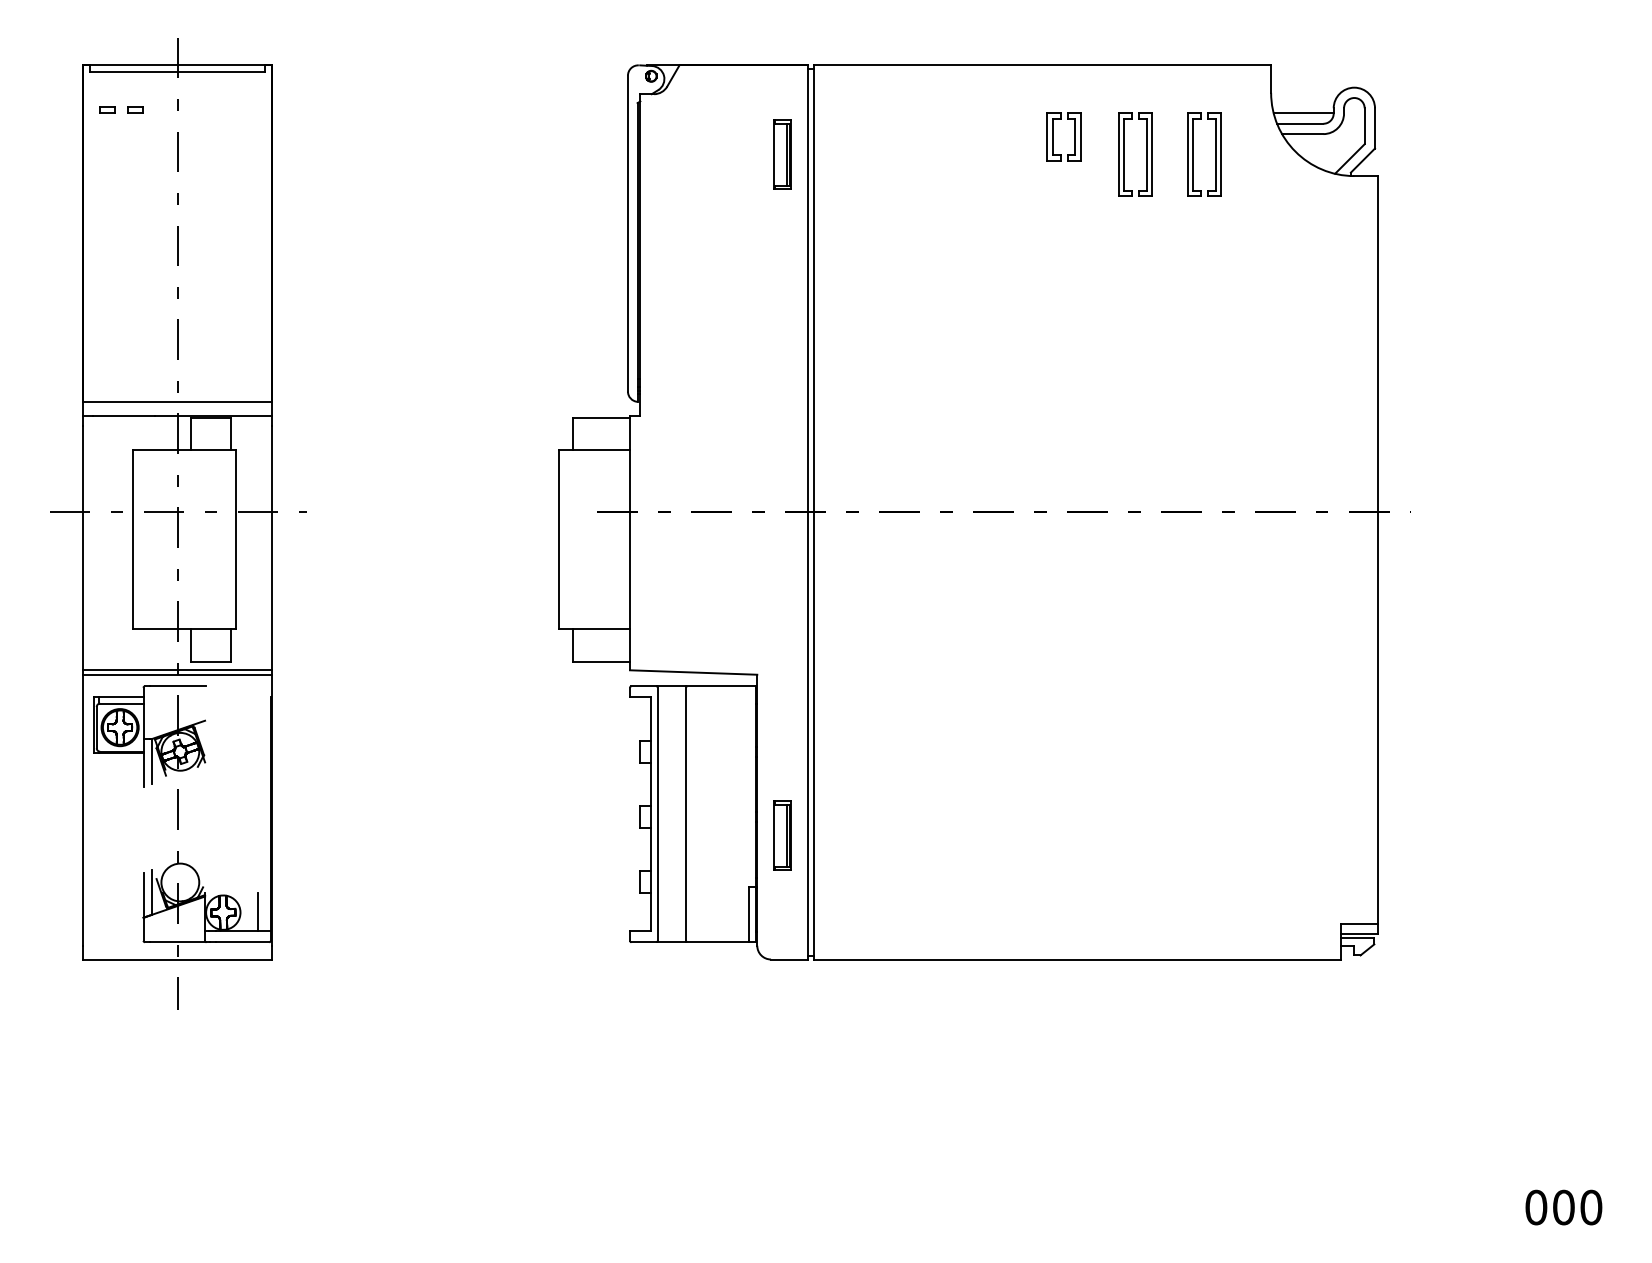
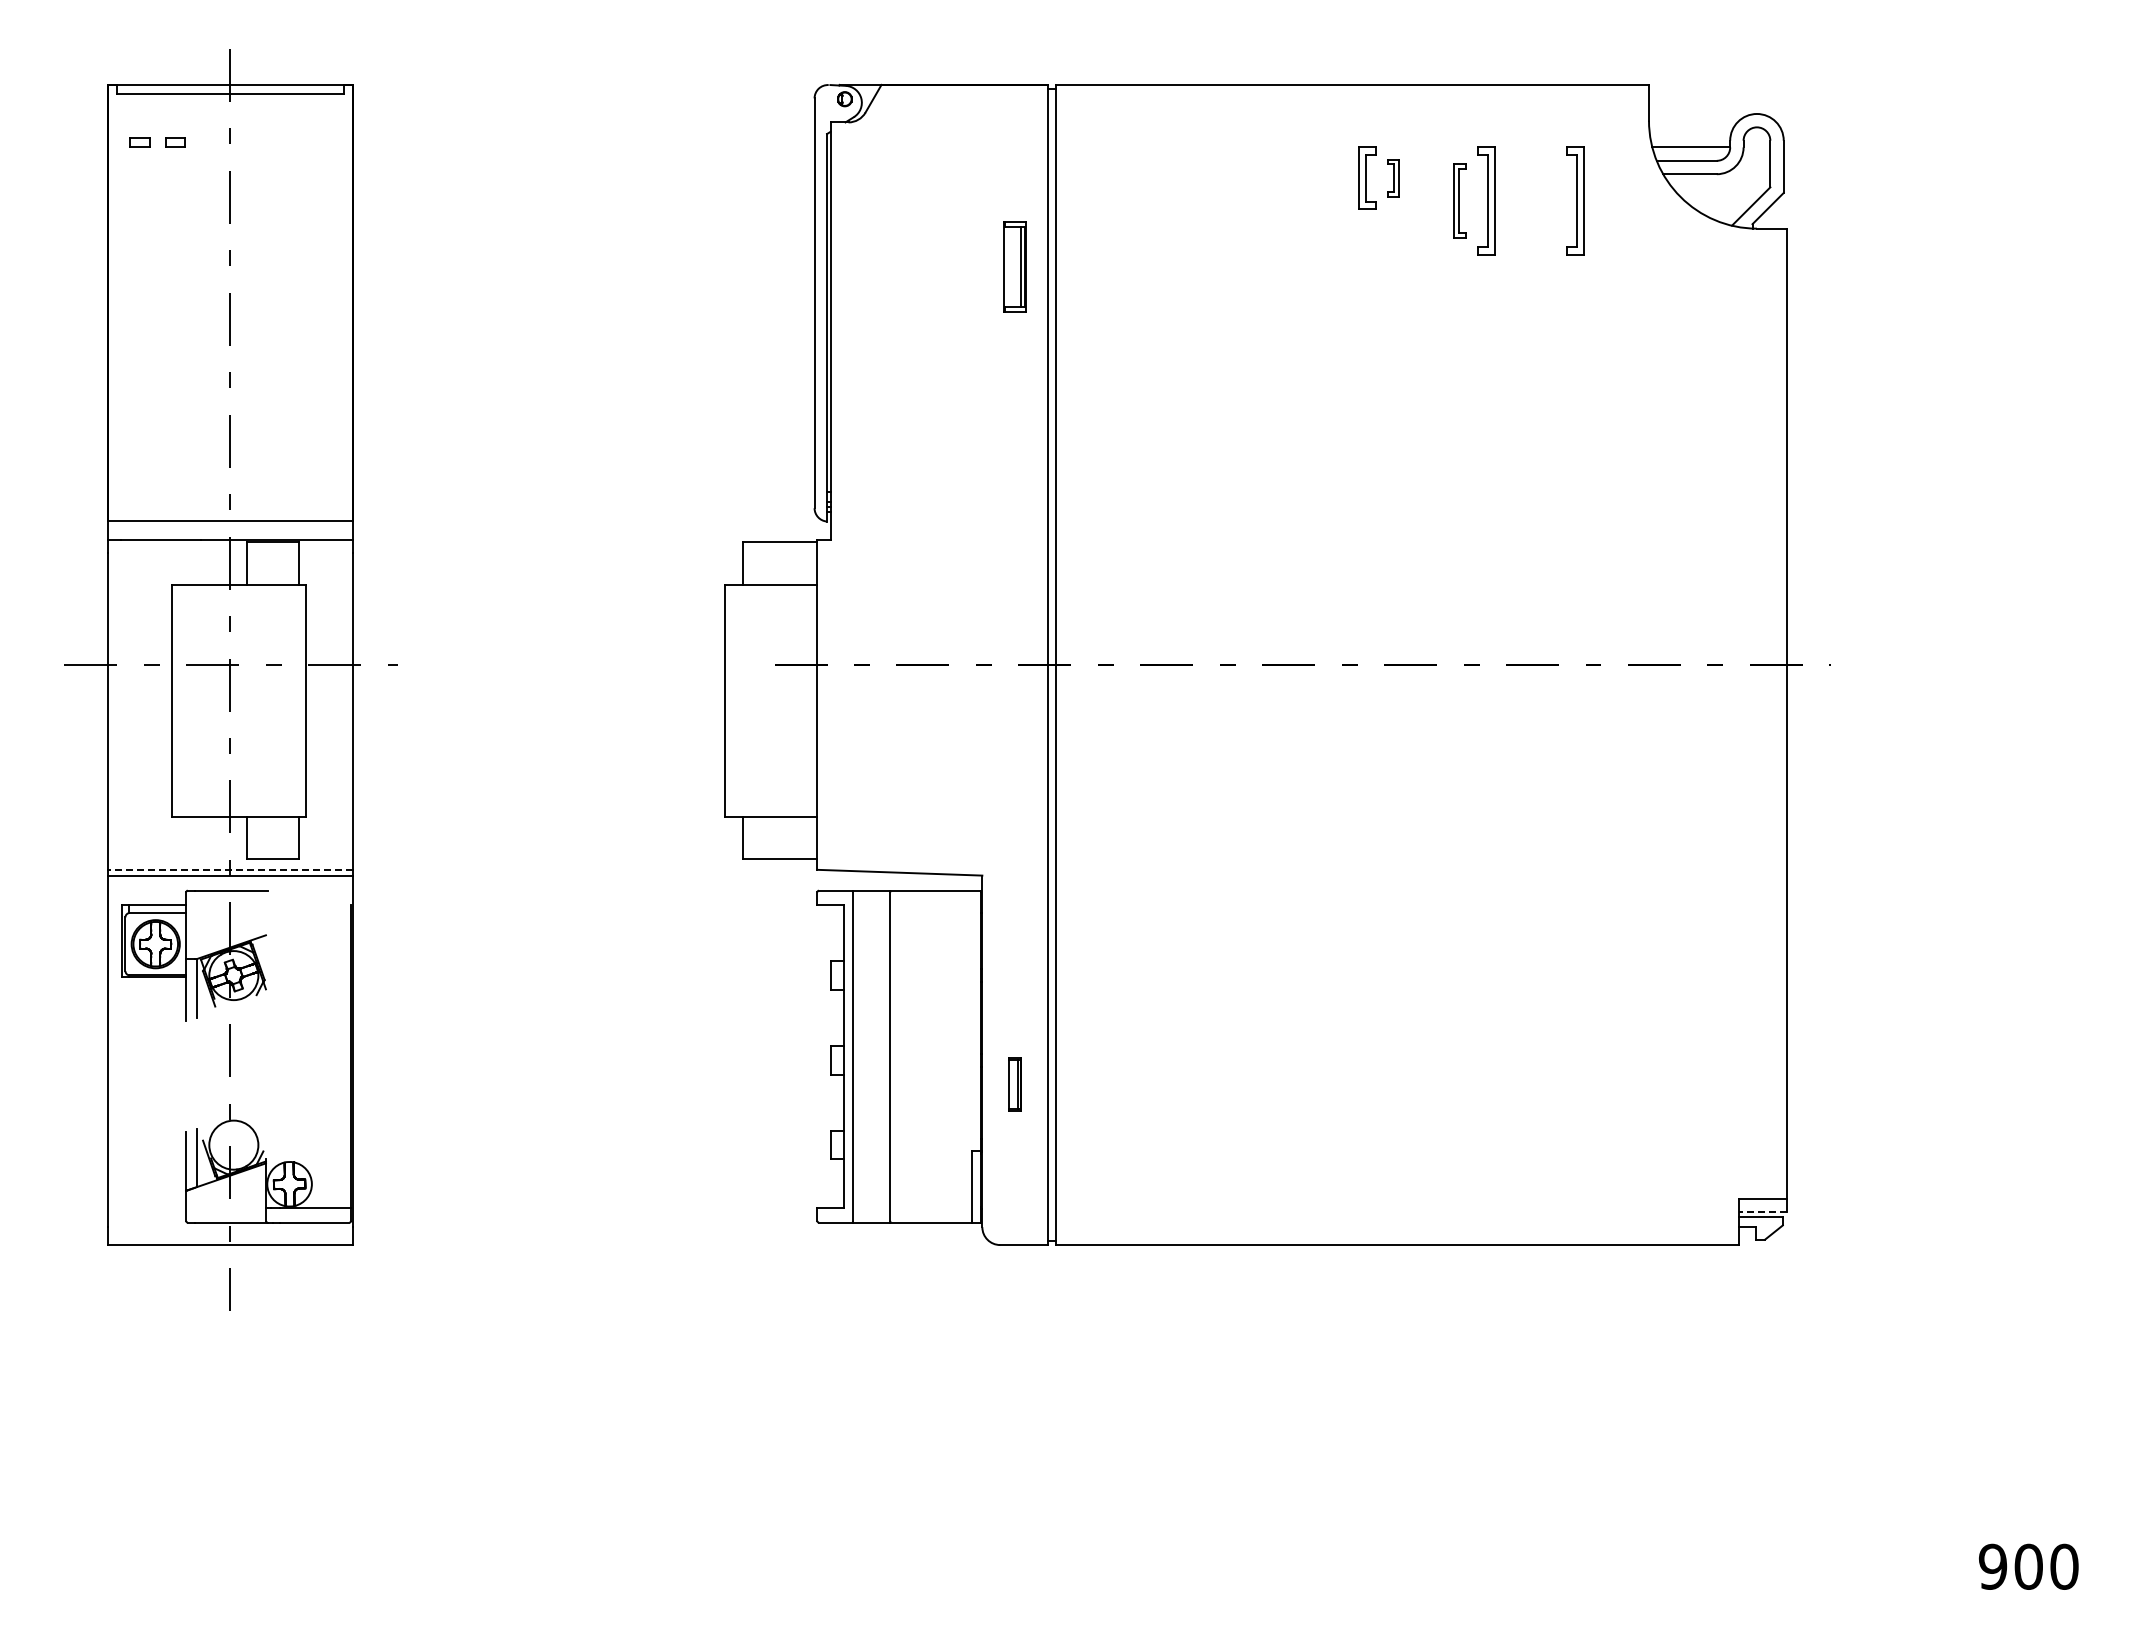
part: (1074, 136) -> (1393, 177), size x0.6
part: (782, 154) -> (1014, 266), moved
part: (1125, 154) -> (1459, 200), size x0.7
part: (1194, 154) -> (1549, 200), removed
line: (177, 670) -> (230, 869), solid -> dashed
part: (782, 835) -> (1014, 1084), size x0.6
line: (258, 912) -> (335, 1183), removed
line: (1358, 934) -> (1762, 1212), solid -> dashed
text: (1535, 1207) -> (1992, 1566), 000 -> 900

